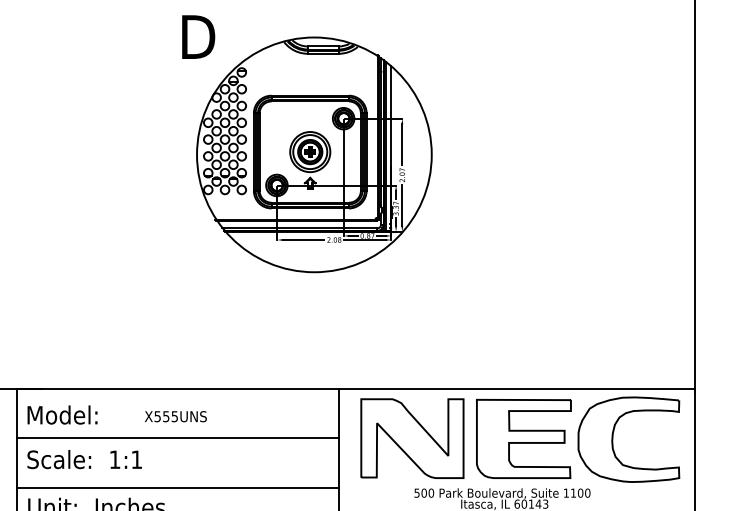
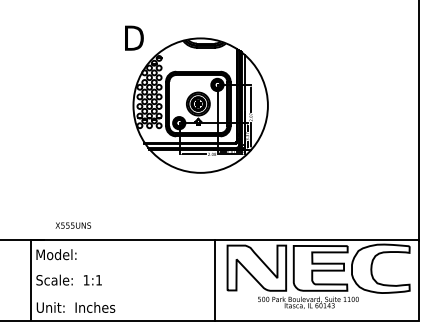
text: (174, 416) -> (72, 225), moved
line: (177, 437) -> (122, 267), removed
line: (177, 488) -> (122, 296), removed

